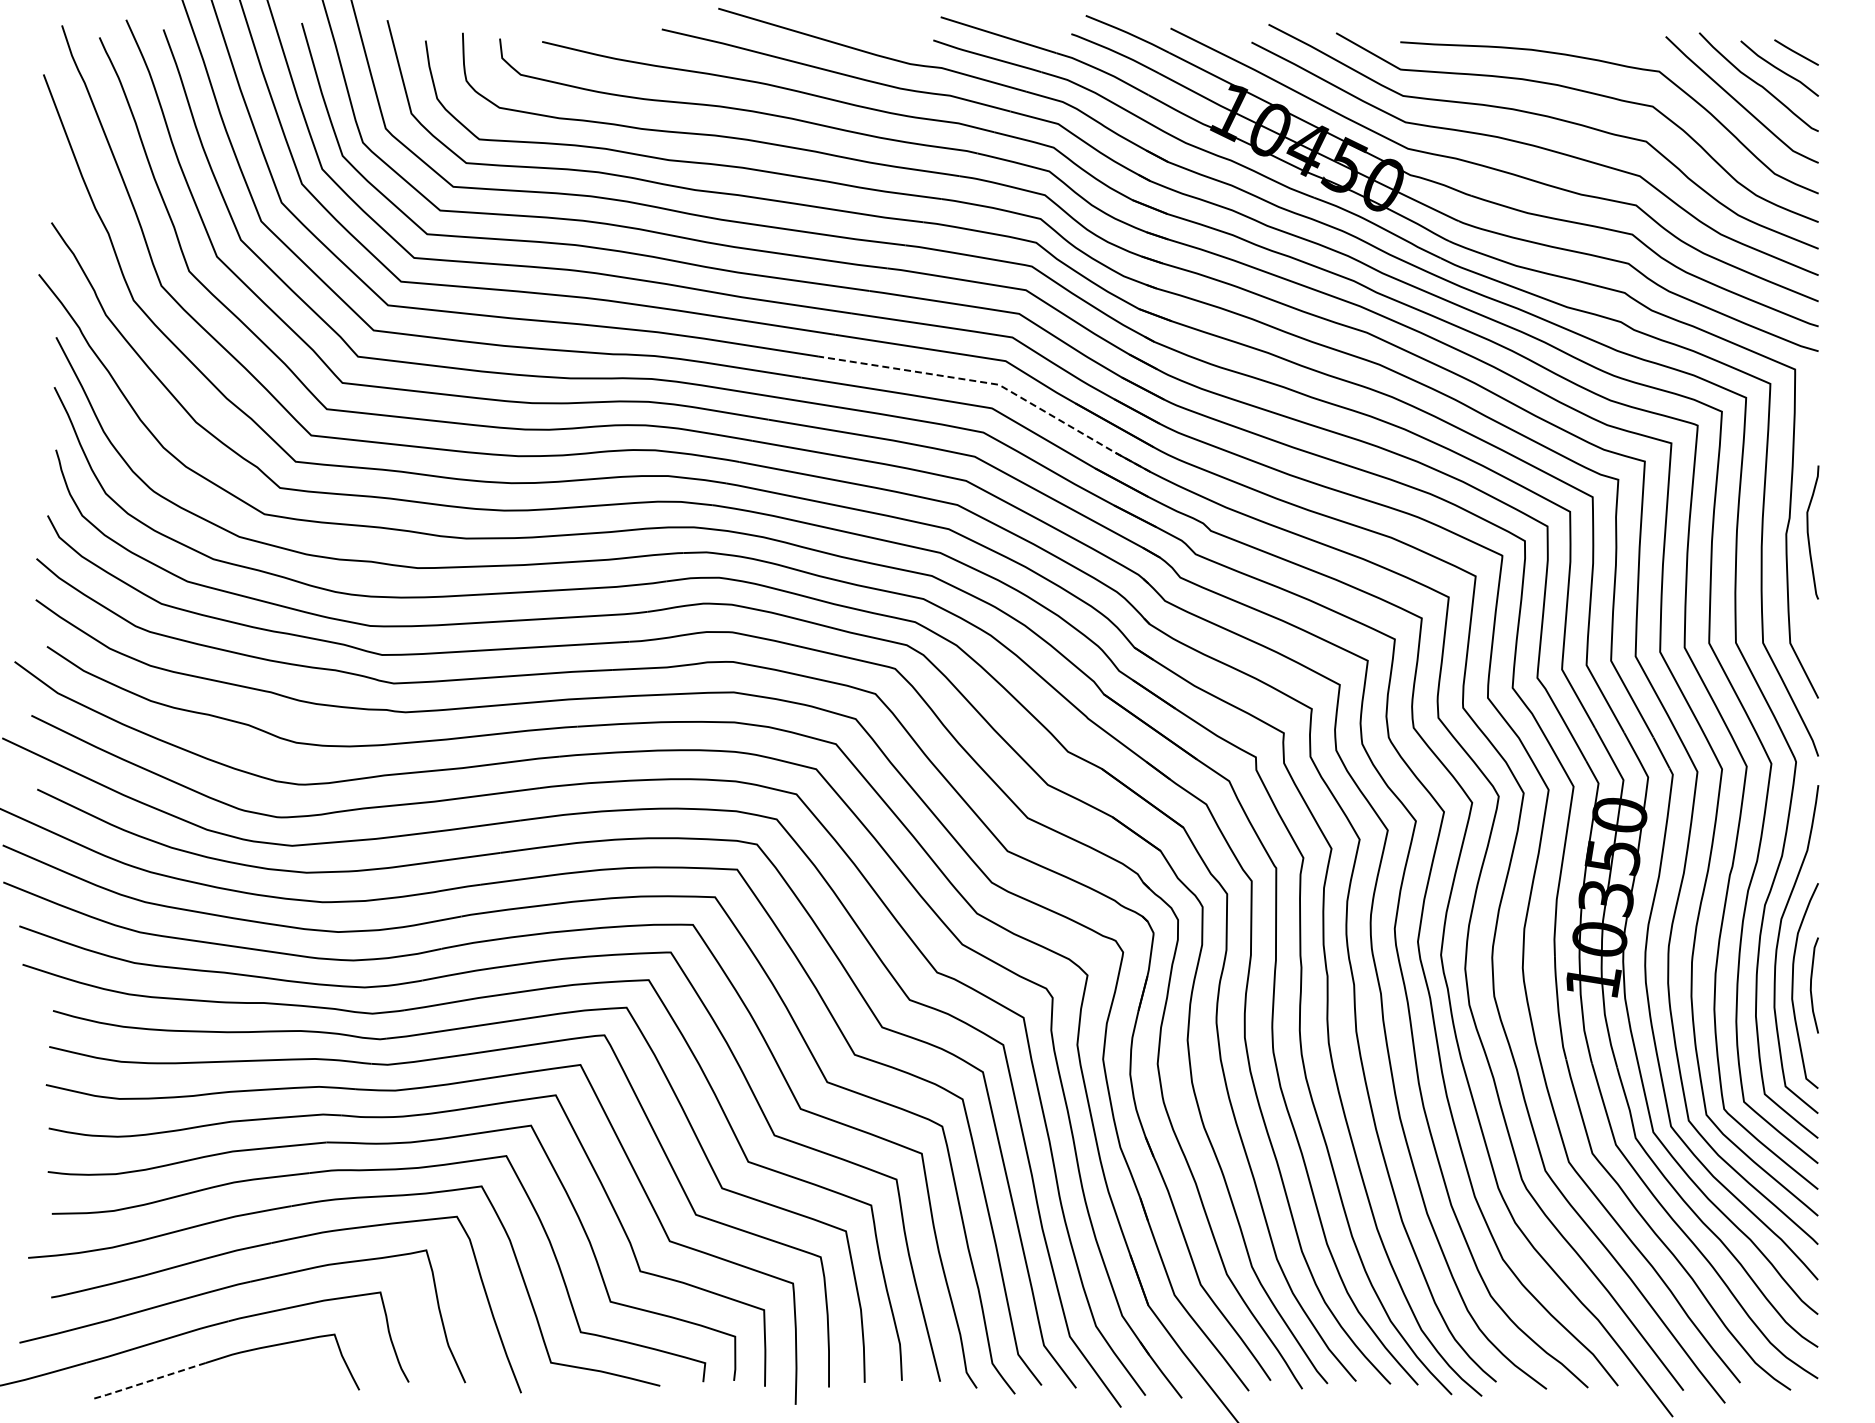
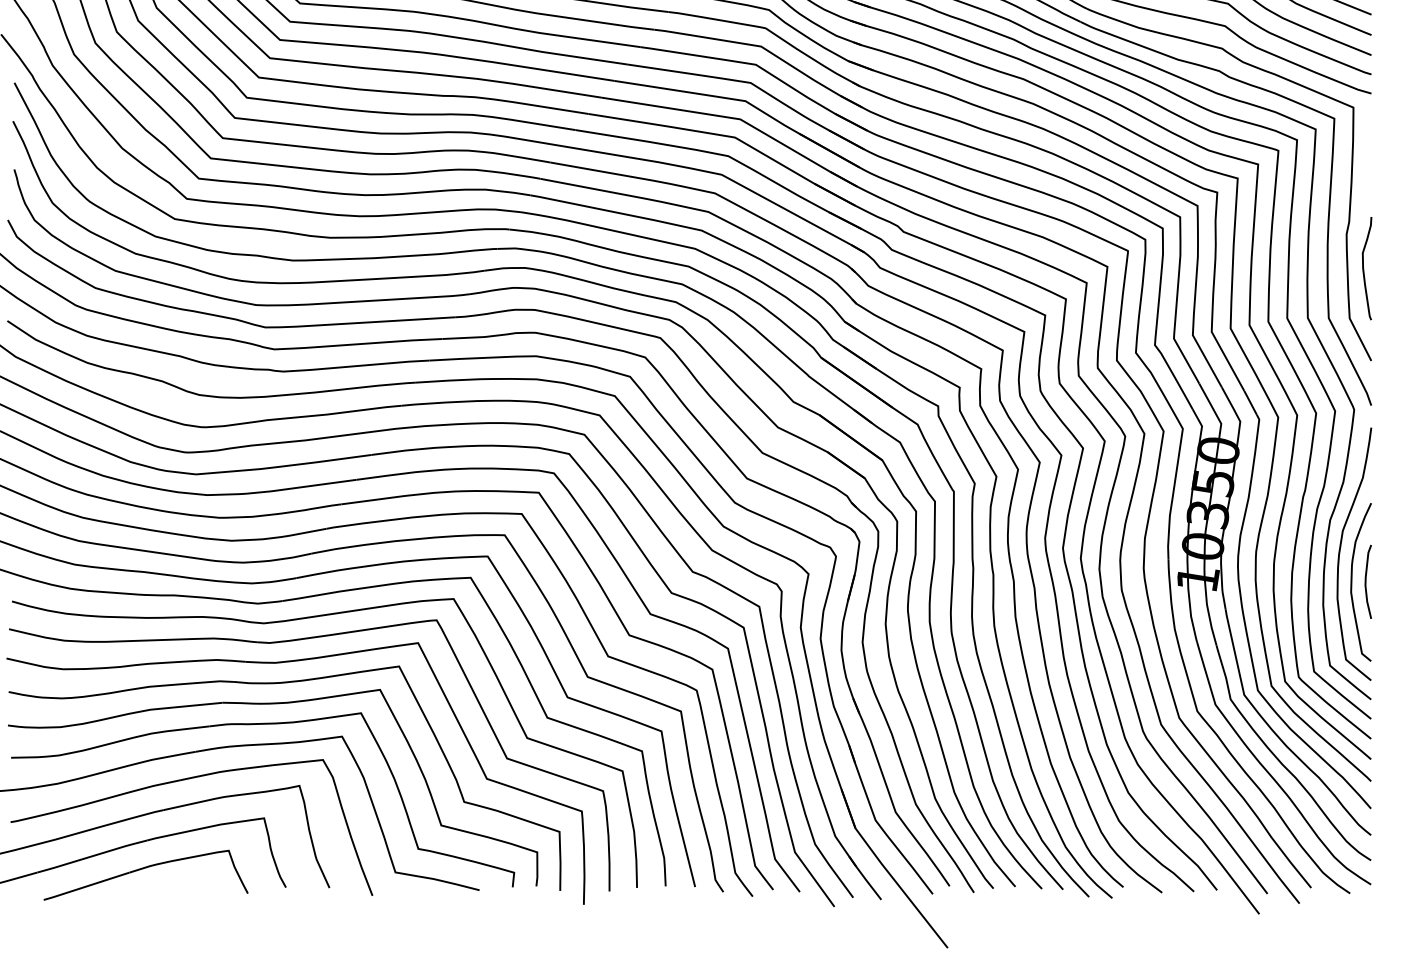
line: (996, 384) -> (738, 119), dashed -> solid
curve: (1808, 532) -> (1363, 268), moved
line: (149, 1381) -> (86, 886), dashed -> solid

